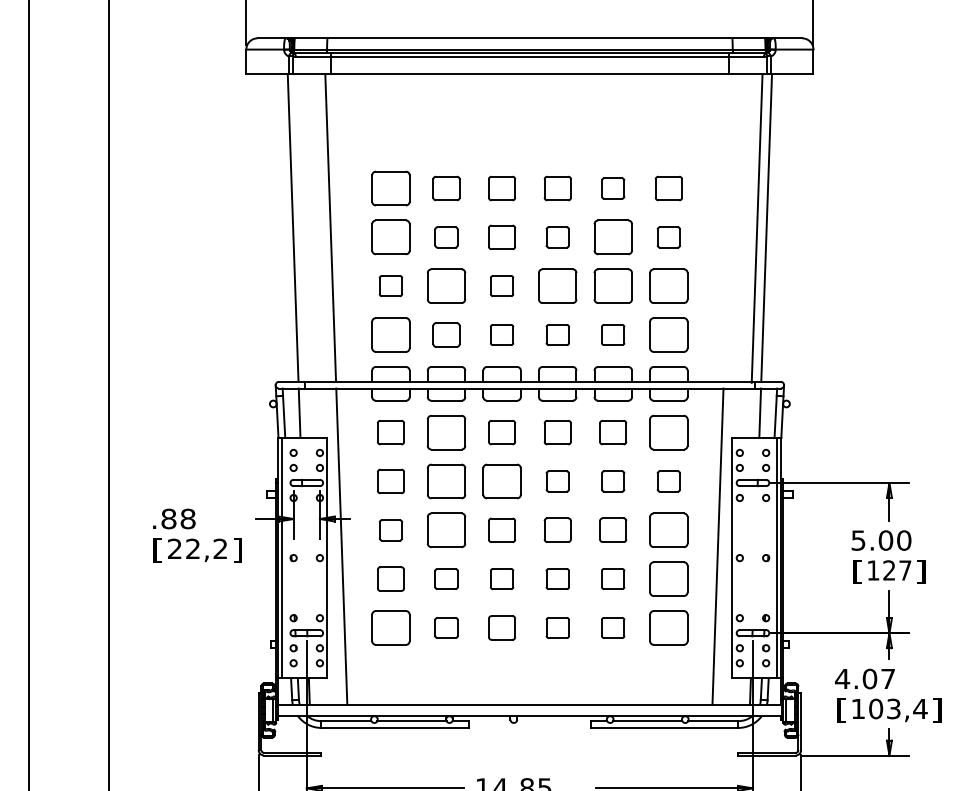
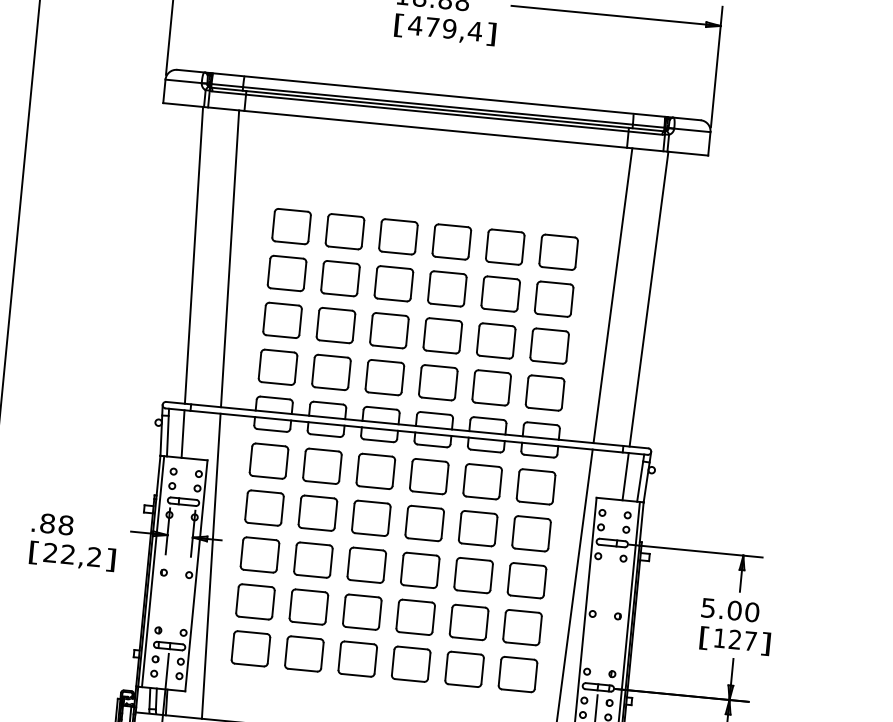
part: (446, 188) -> (345, 231), size x1.43
part: (501, 188) -> (397, 236), size x1.43
part: (557, 188) -> (451, 241), size x1.43
part: (612, 188) -> (504, 247), size x1.67
part: (668, 188) -> (558, 252), size x1.43
line: (756, 228) -> (612, 295), moved
part: (446, 237) -> (340, 278), size x1.67
part: (501, 237) -> (393, 283), size x1.43
part: (557, 237) -> (447, 289), size x1.67
part: (668, 237) -> (553, 299), size x1.67
part: (390, 285) -> (282, 319), size x1.67
part: (501, 285) -> (388, 329), size x1.67
part: (446, 334) -> (331, 371), size x1.43
part: (501, 334) -> (384, 377), size x1.67
part: (557, 334) -> (438, 382), size x1.67
part: (612, 334) -> (491, 387), size x1.67
part: (390, 432) -> (268, 460), size x1.43
part: (501, 432) -> (375, 471), size x1.43
part: (557, 432) -> (429, 476), size x1.43
part: (612, 432) -> (481, 481), size x1.43
part: (390, 481) -> (264, 508), size x1.43
part: (557, 481) -> (424, 523), size x1.67
part: (612, 481) -> (477, 528), size x1.67
part: (668, 481) -> (531, 533), size x1.67
part: (557, 529) -> (420, 569), size x1.43
part: (612, 529) -> (472, 574), size x1.43
part: (390, 530) -> (259, 555), size x1.67
part: (501, 530) -> (366, 565), size x1.43
part: (390, 578) -> (255, 601), size x1.43
part: (446, 578) -> (308, 606), size x1.67
part: (501, 578) -> (361, 611), size x1.67
part: (557, 578) -> (415, 616), size x1.67
part: (612, 578) -> (468, 621), size x1.67
part: (446, 627) -> (304, 653), size x1.67
part: (501, 627) -> (357, 658), size x1.43
part: (557, 627) -> (411, 663), size x1.67
part: (612, 627) -> (463, 668), size x1.67

